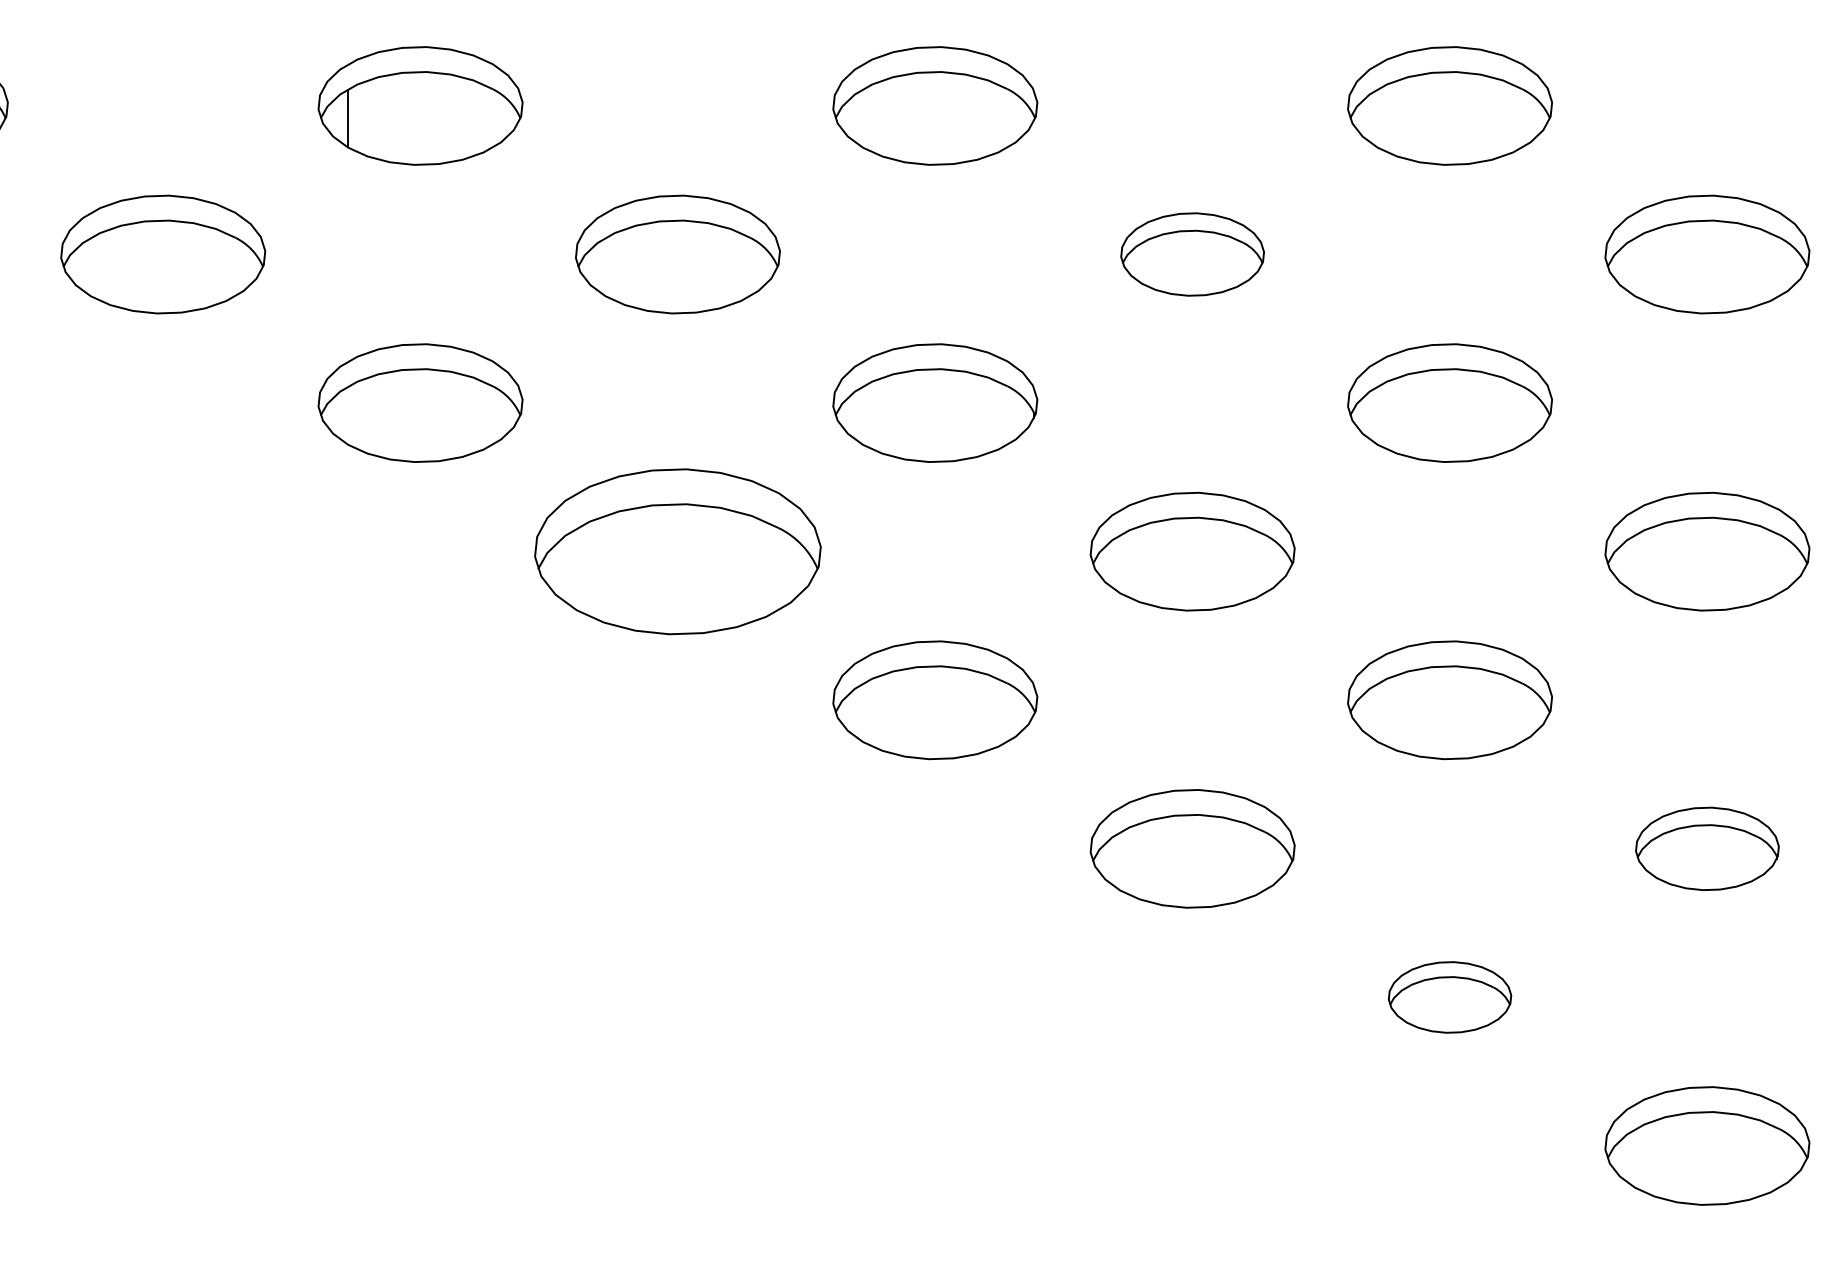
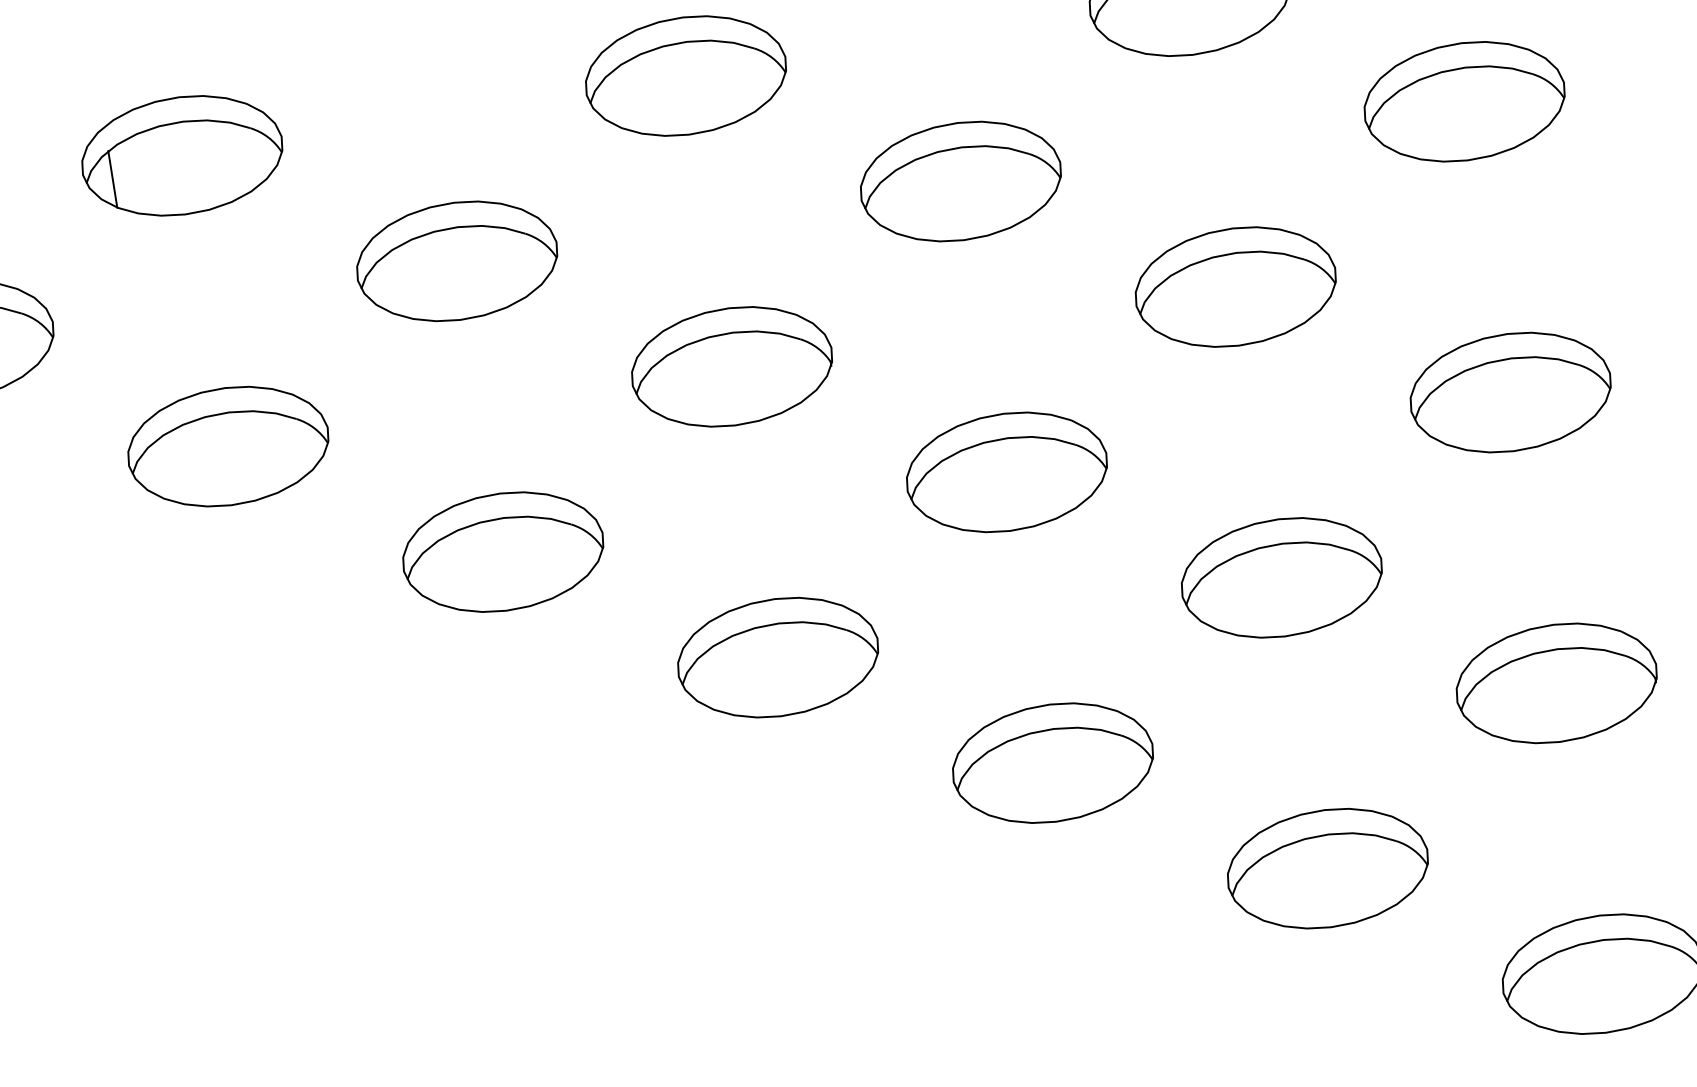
part: (1192, 254) -> (960, 181), size x1.43
part: (677, 551) -> (502, 552), size x0.71
part: (1707, 848) -> (1556, 683), size x1.43
part: (1449, 997) -> (1327, 868), size x1.67

